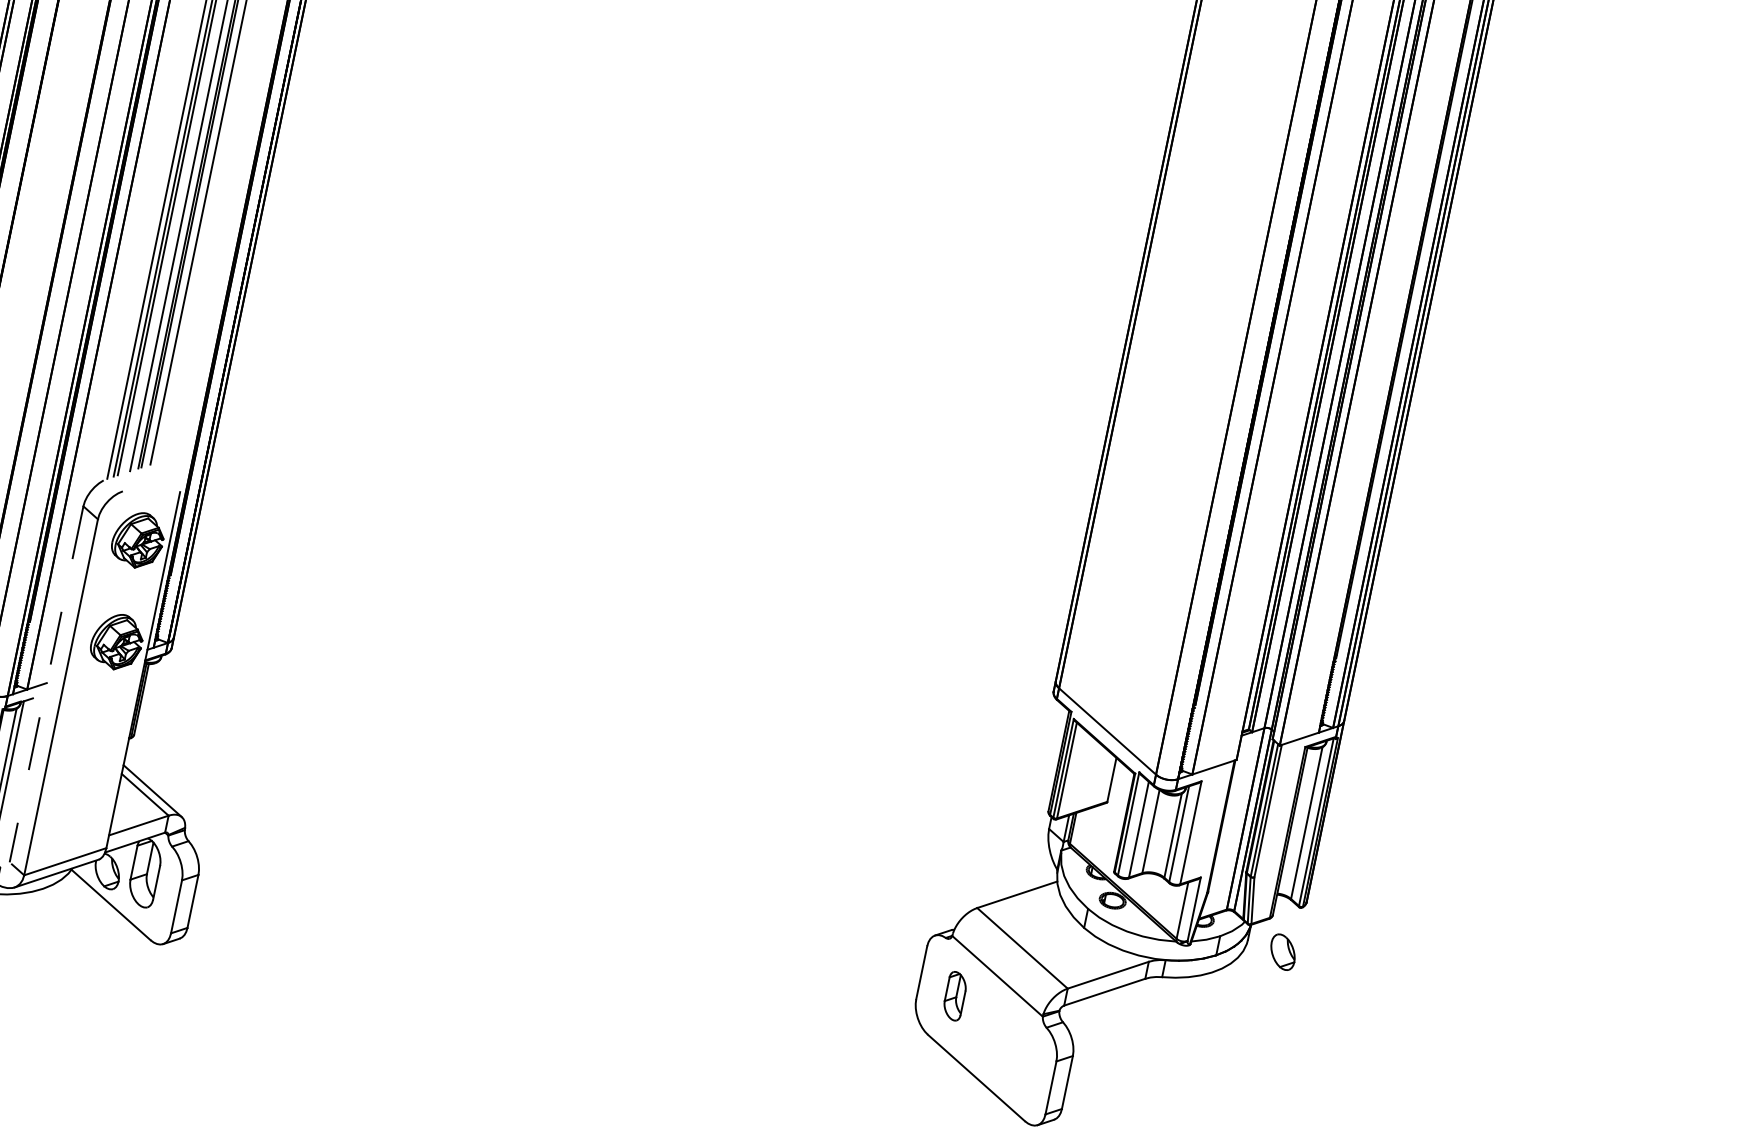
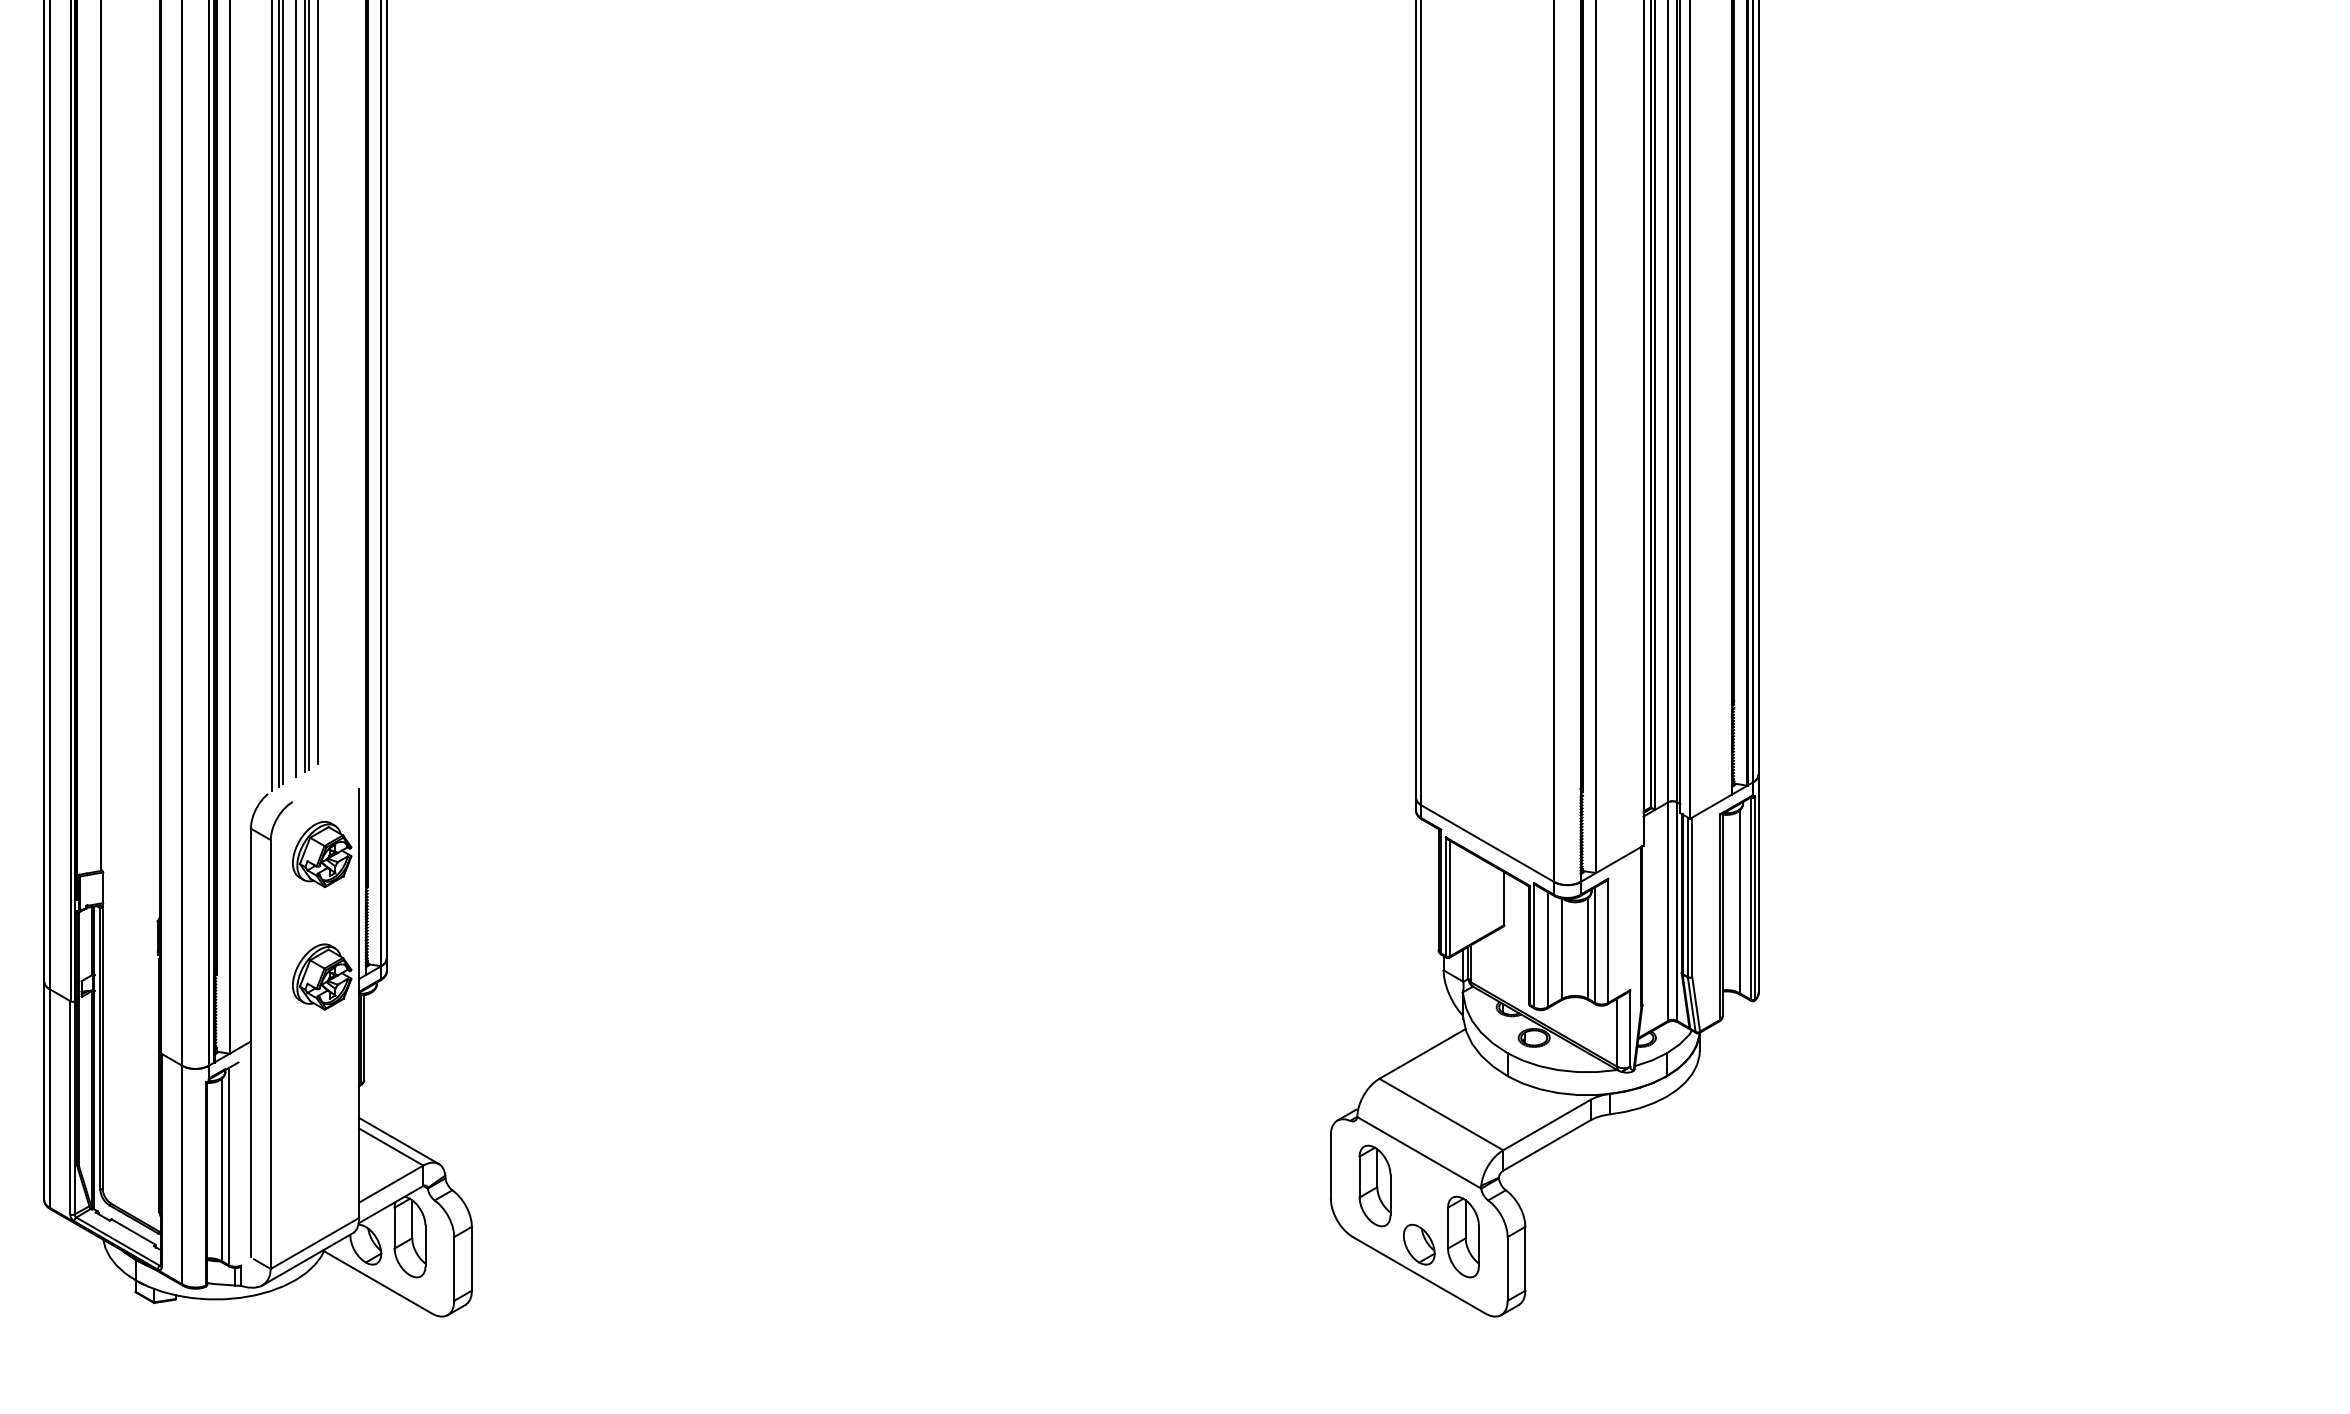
line: (46, 684) -> (250, 1043), dashed -> solid
part: (1282, 951) -> (1418, 1244), moved
part: (954, 995) -> (1374, 1185), size x1.43
part: (1019, 1053) -> (1463, 1236), added

